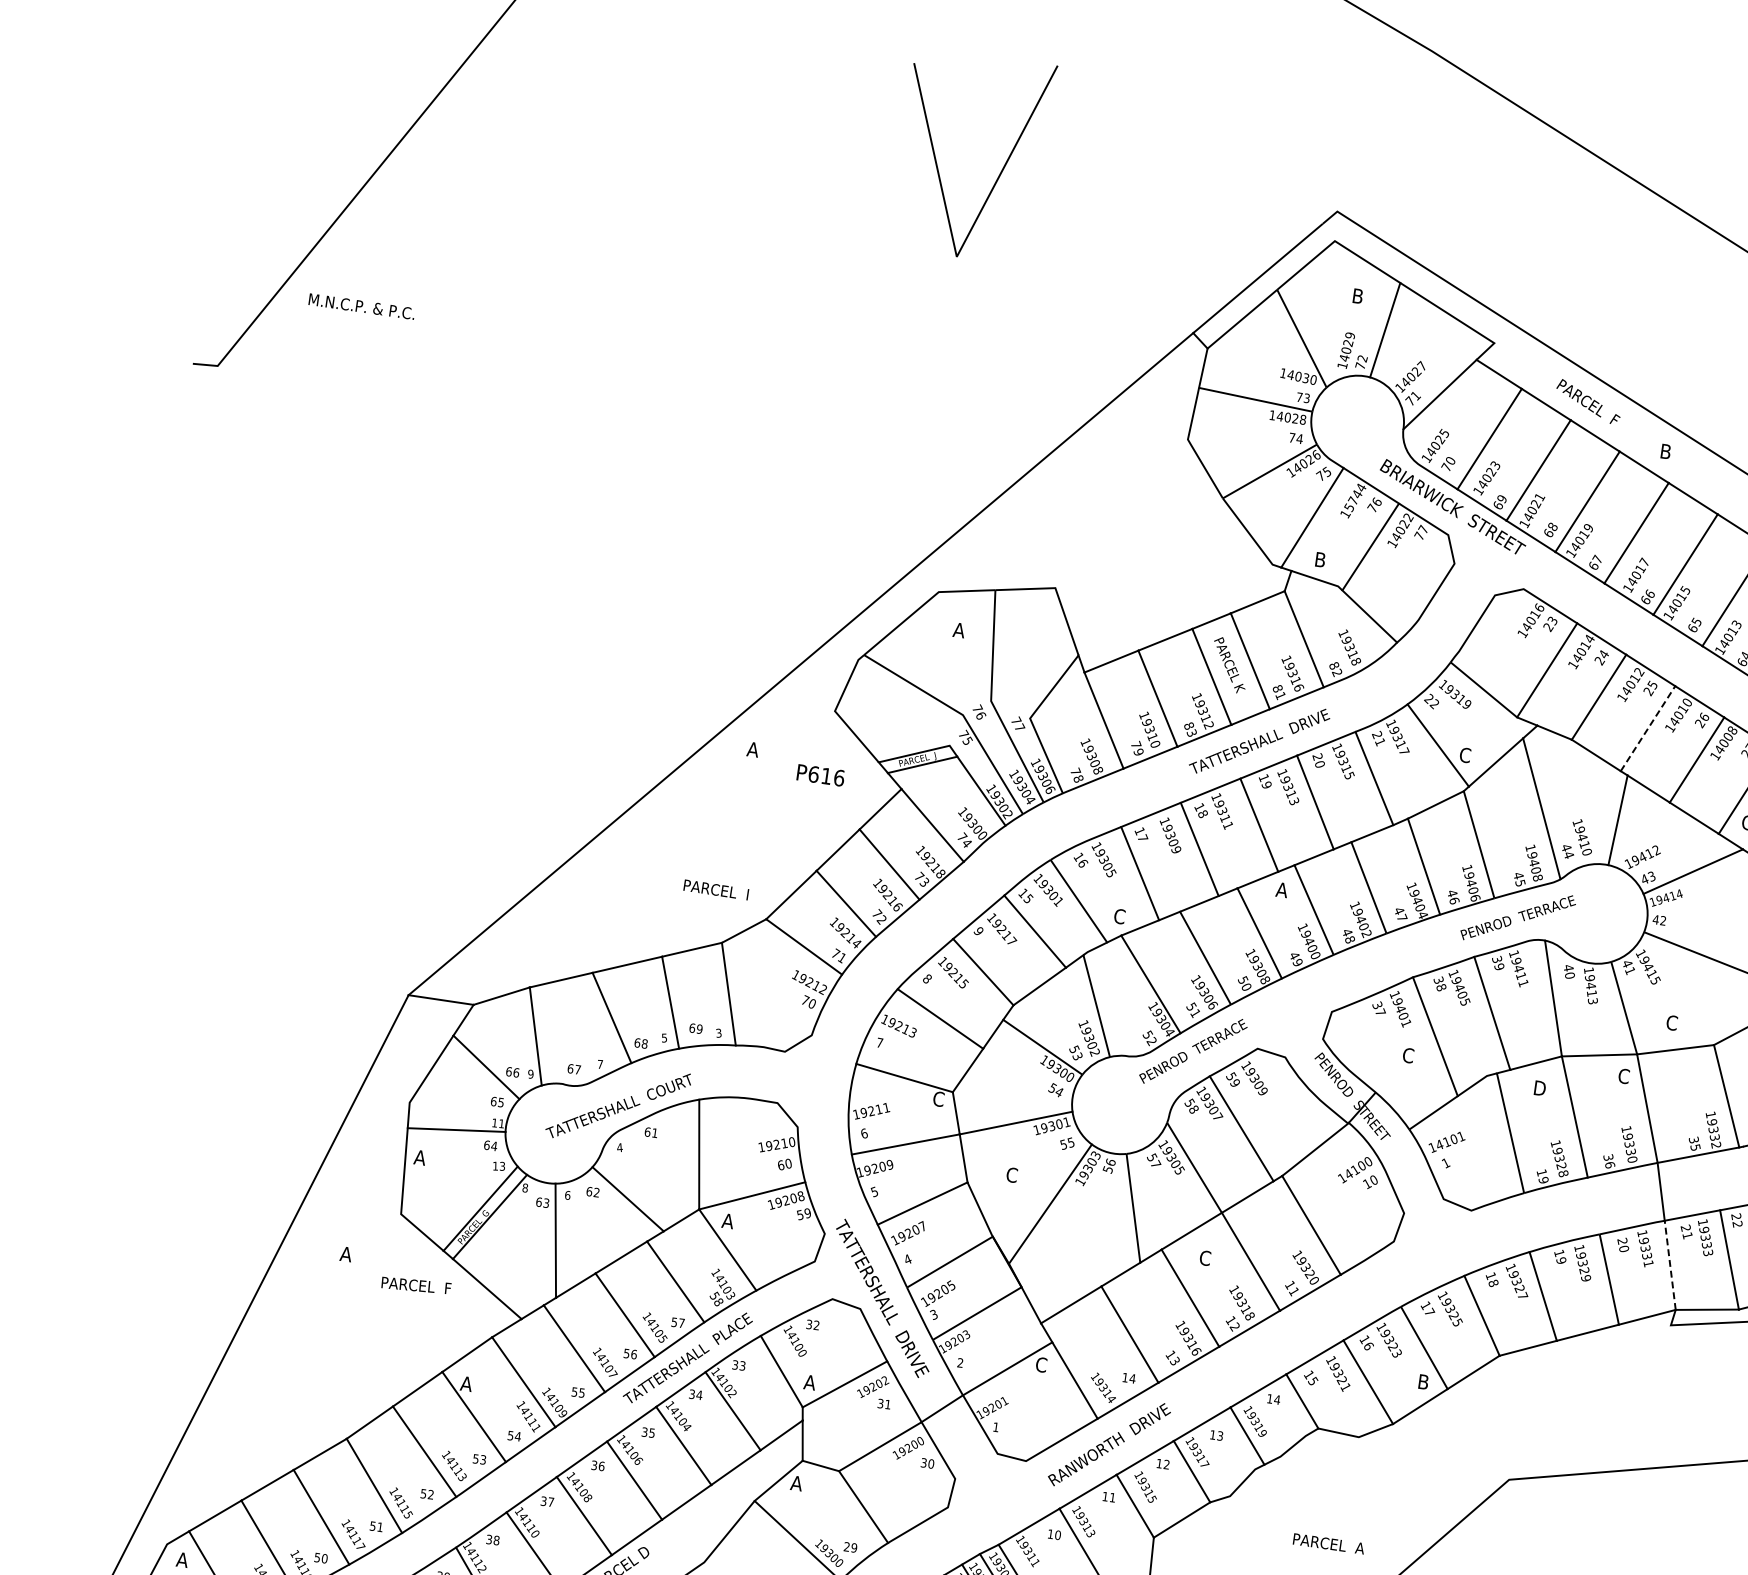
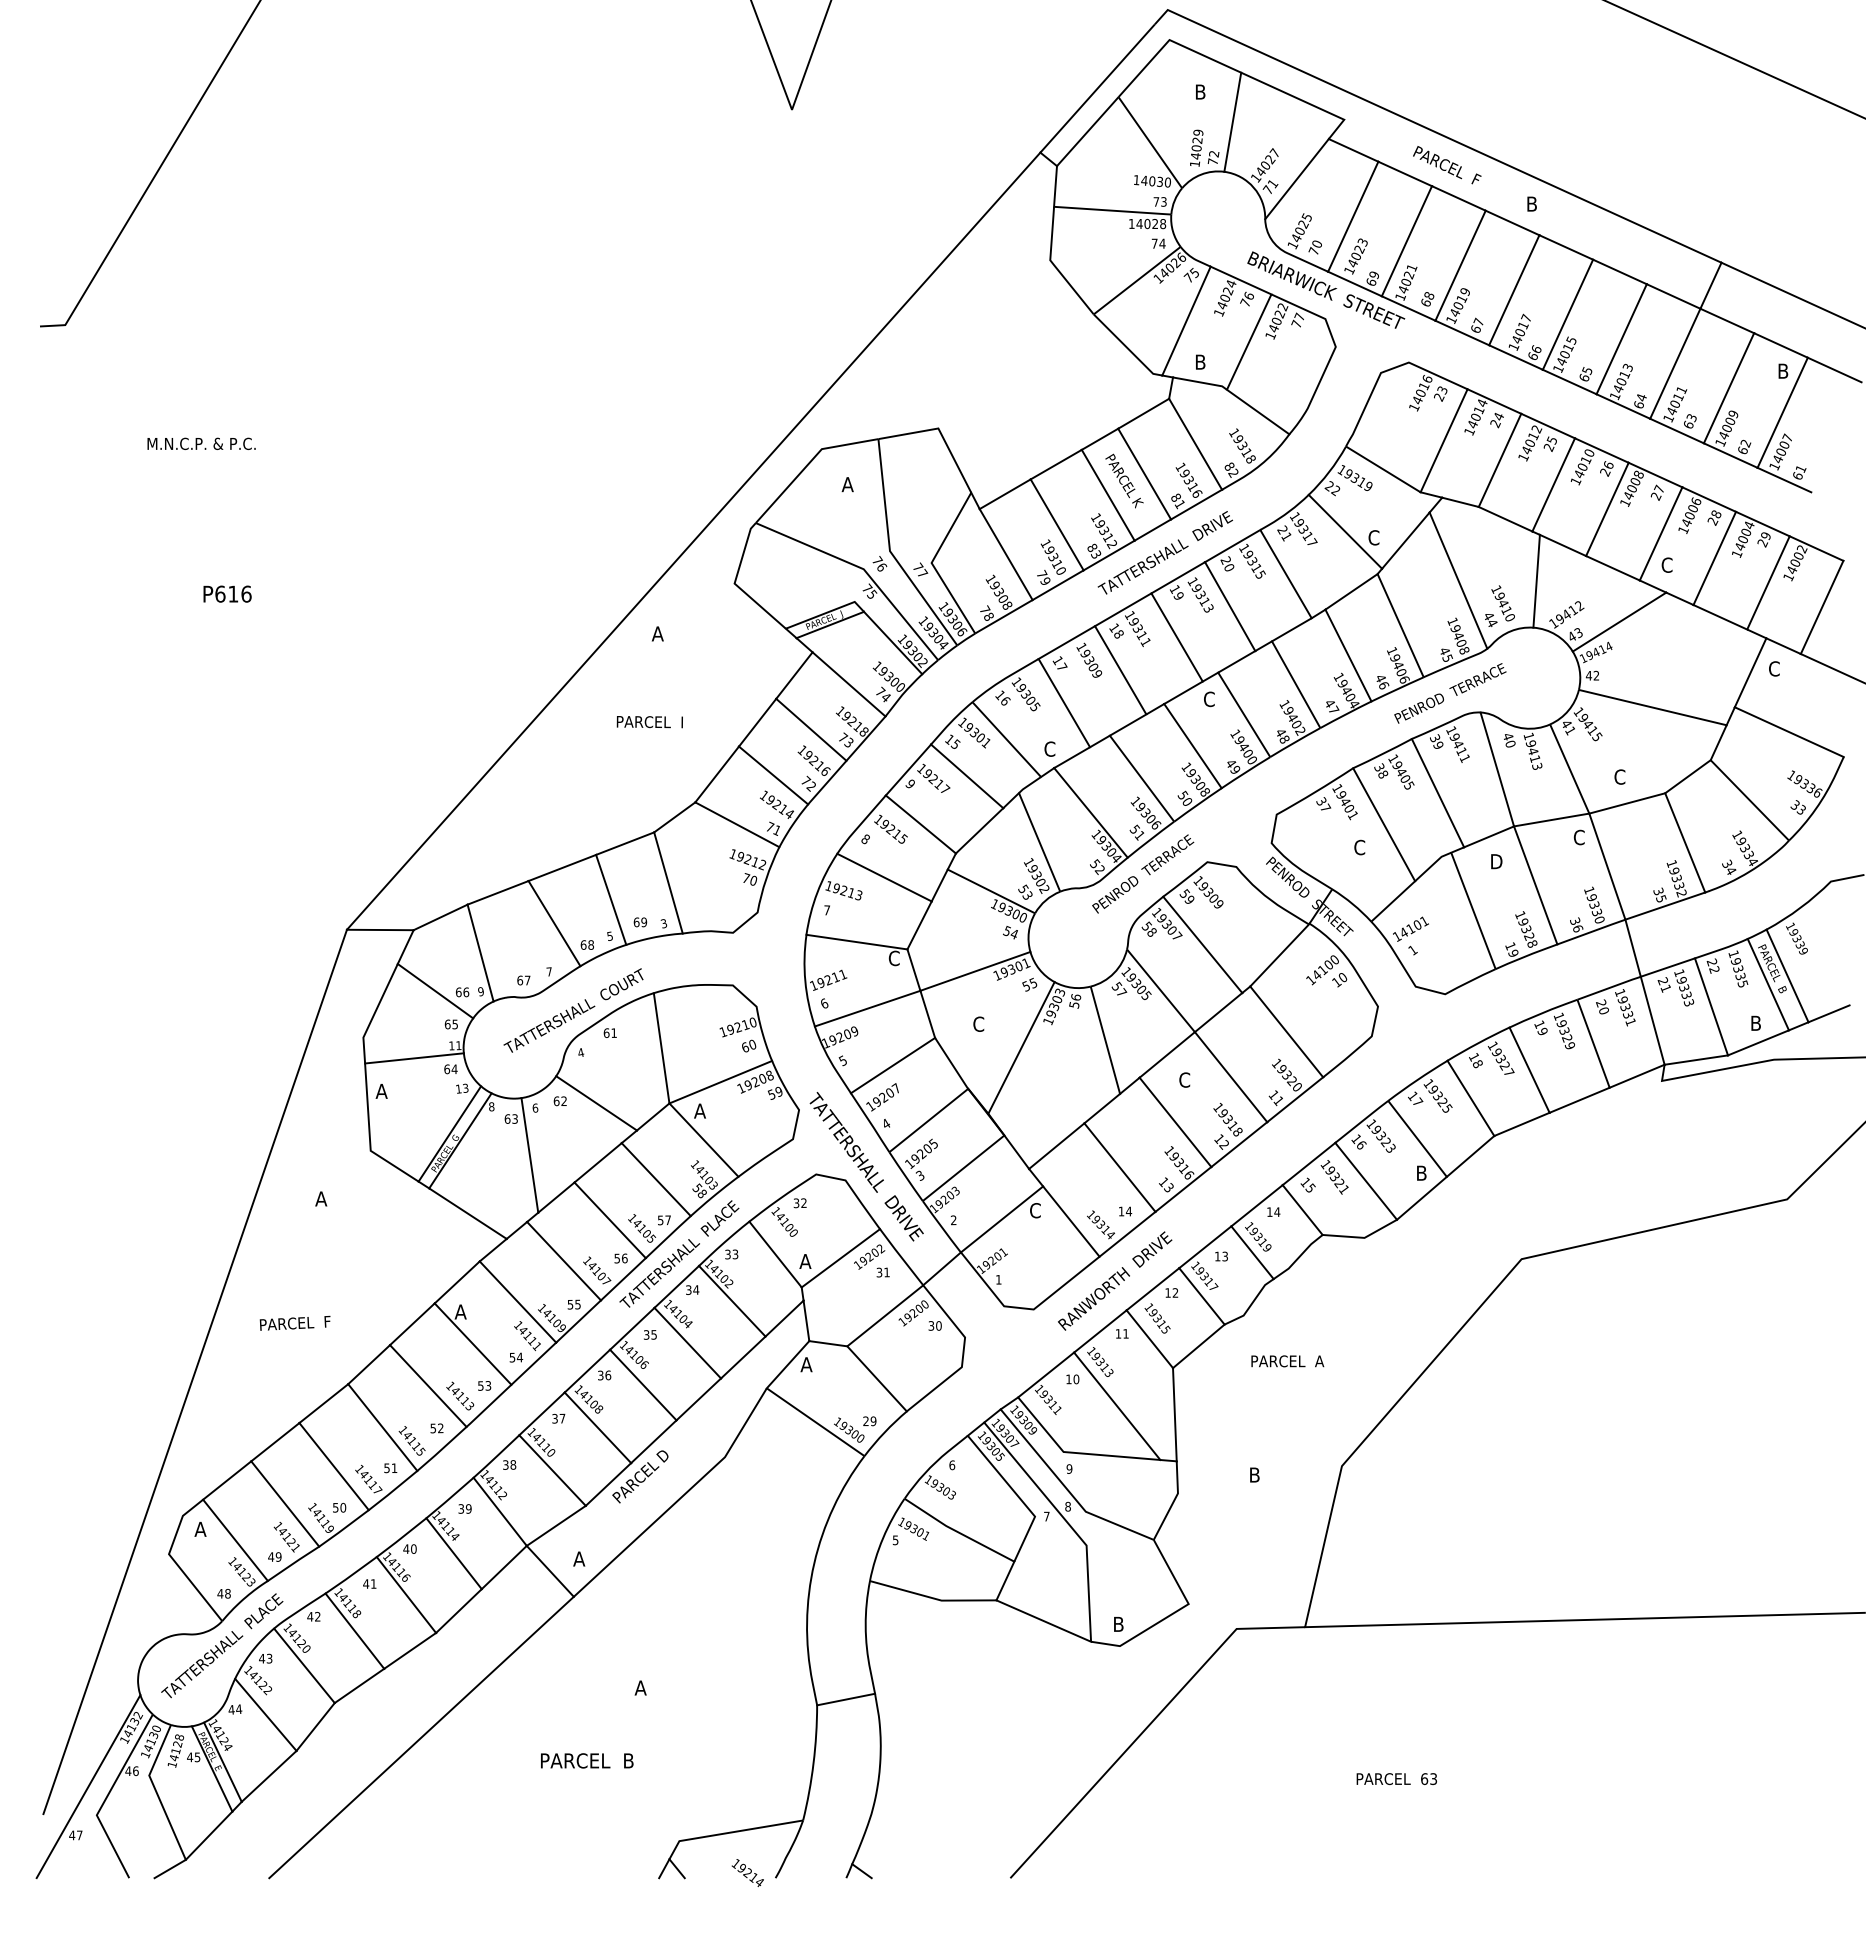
text: (361, 306) -> (201, 443), moved
text: (1352, 501) -> (1224, 298), 15744 -> 14024
line: (1647, 728) -> (1553, 484), dashed -> solid
text: (820, 774) -> (227, 593), moved
text: (715, 890) -> (649, 722), moved
text: (1282, 890) -> (1209, 699), A -> C
line: (1670, 1265) -> (1652, 1020), dashed -> solid
text: (415, 1284) -> (294, 1322), moved
text: (1328, 1544) -> (1287, 1361), moved

